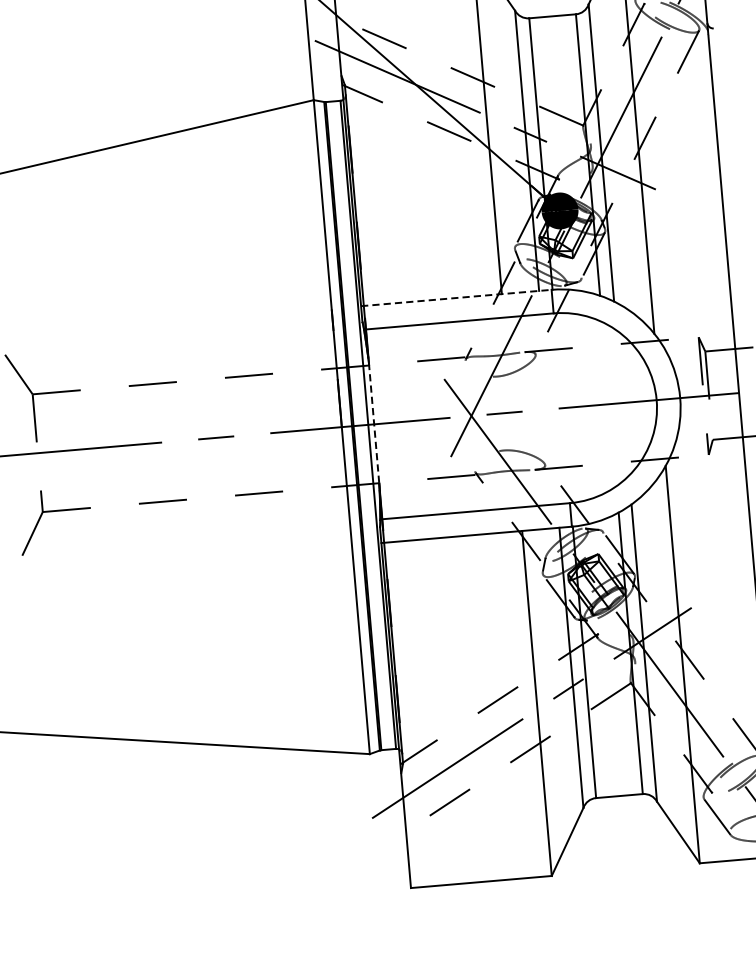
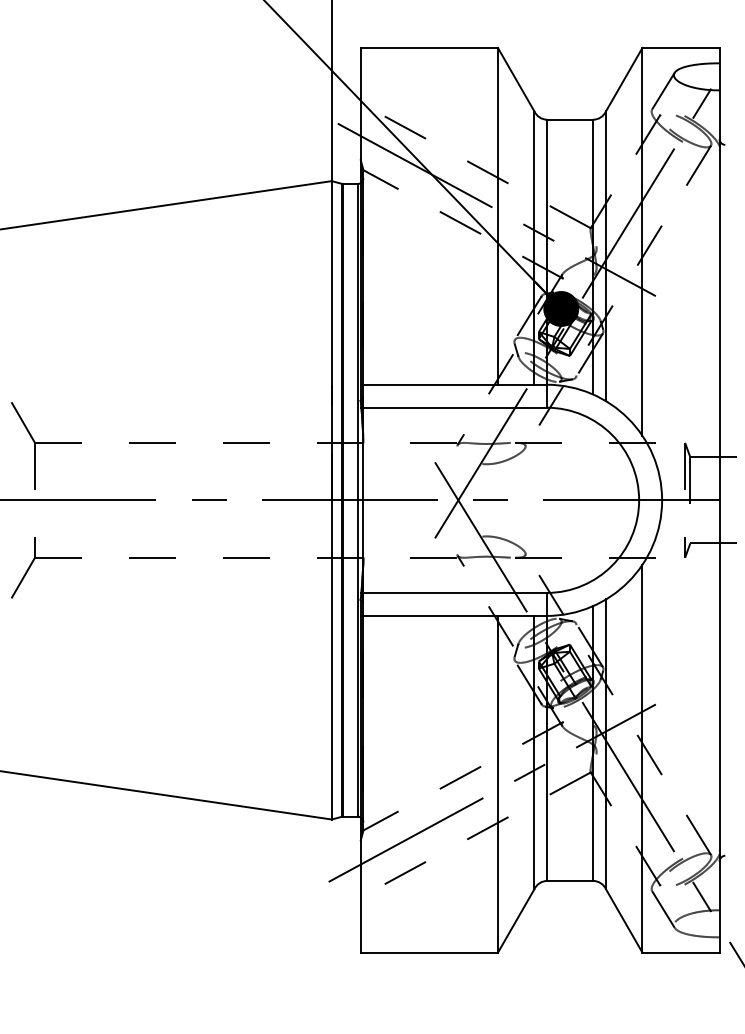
line: (456, 297) -> (453, 384), dashed -> solid
line: (374, 423) -> (363, 499), dashed -> solid

